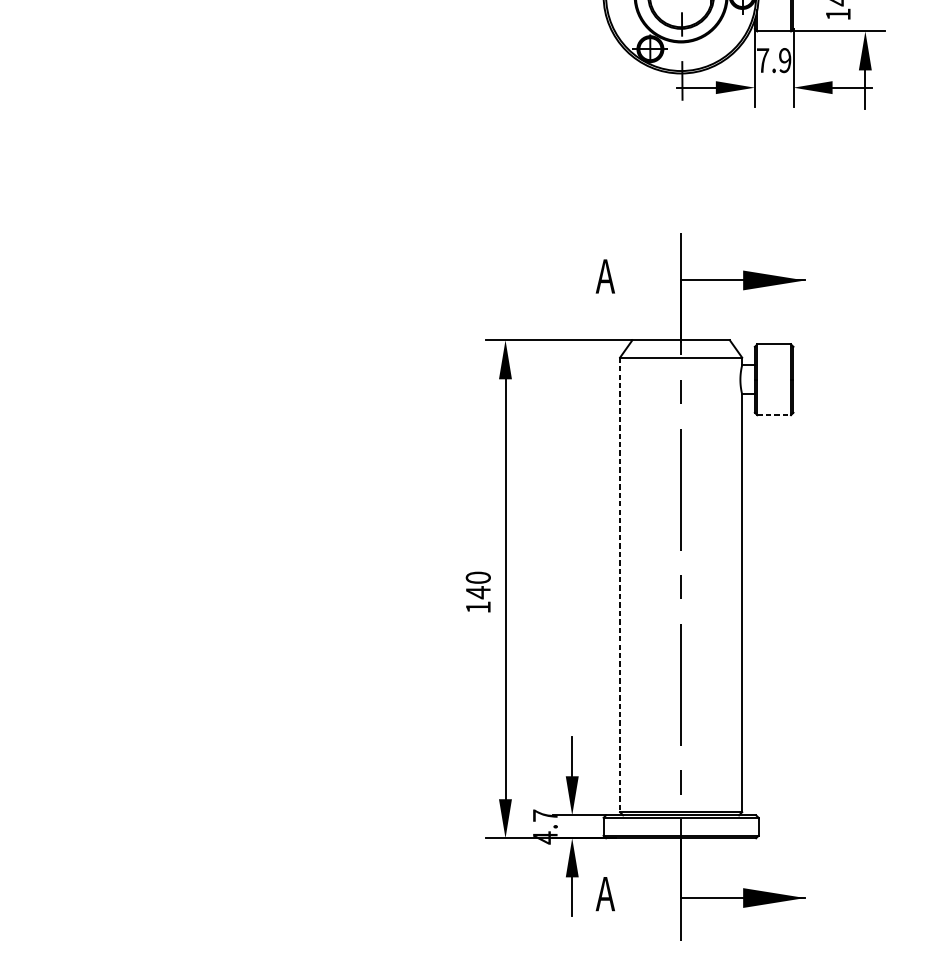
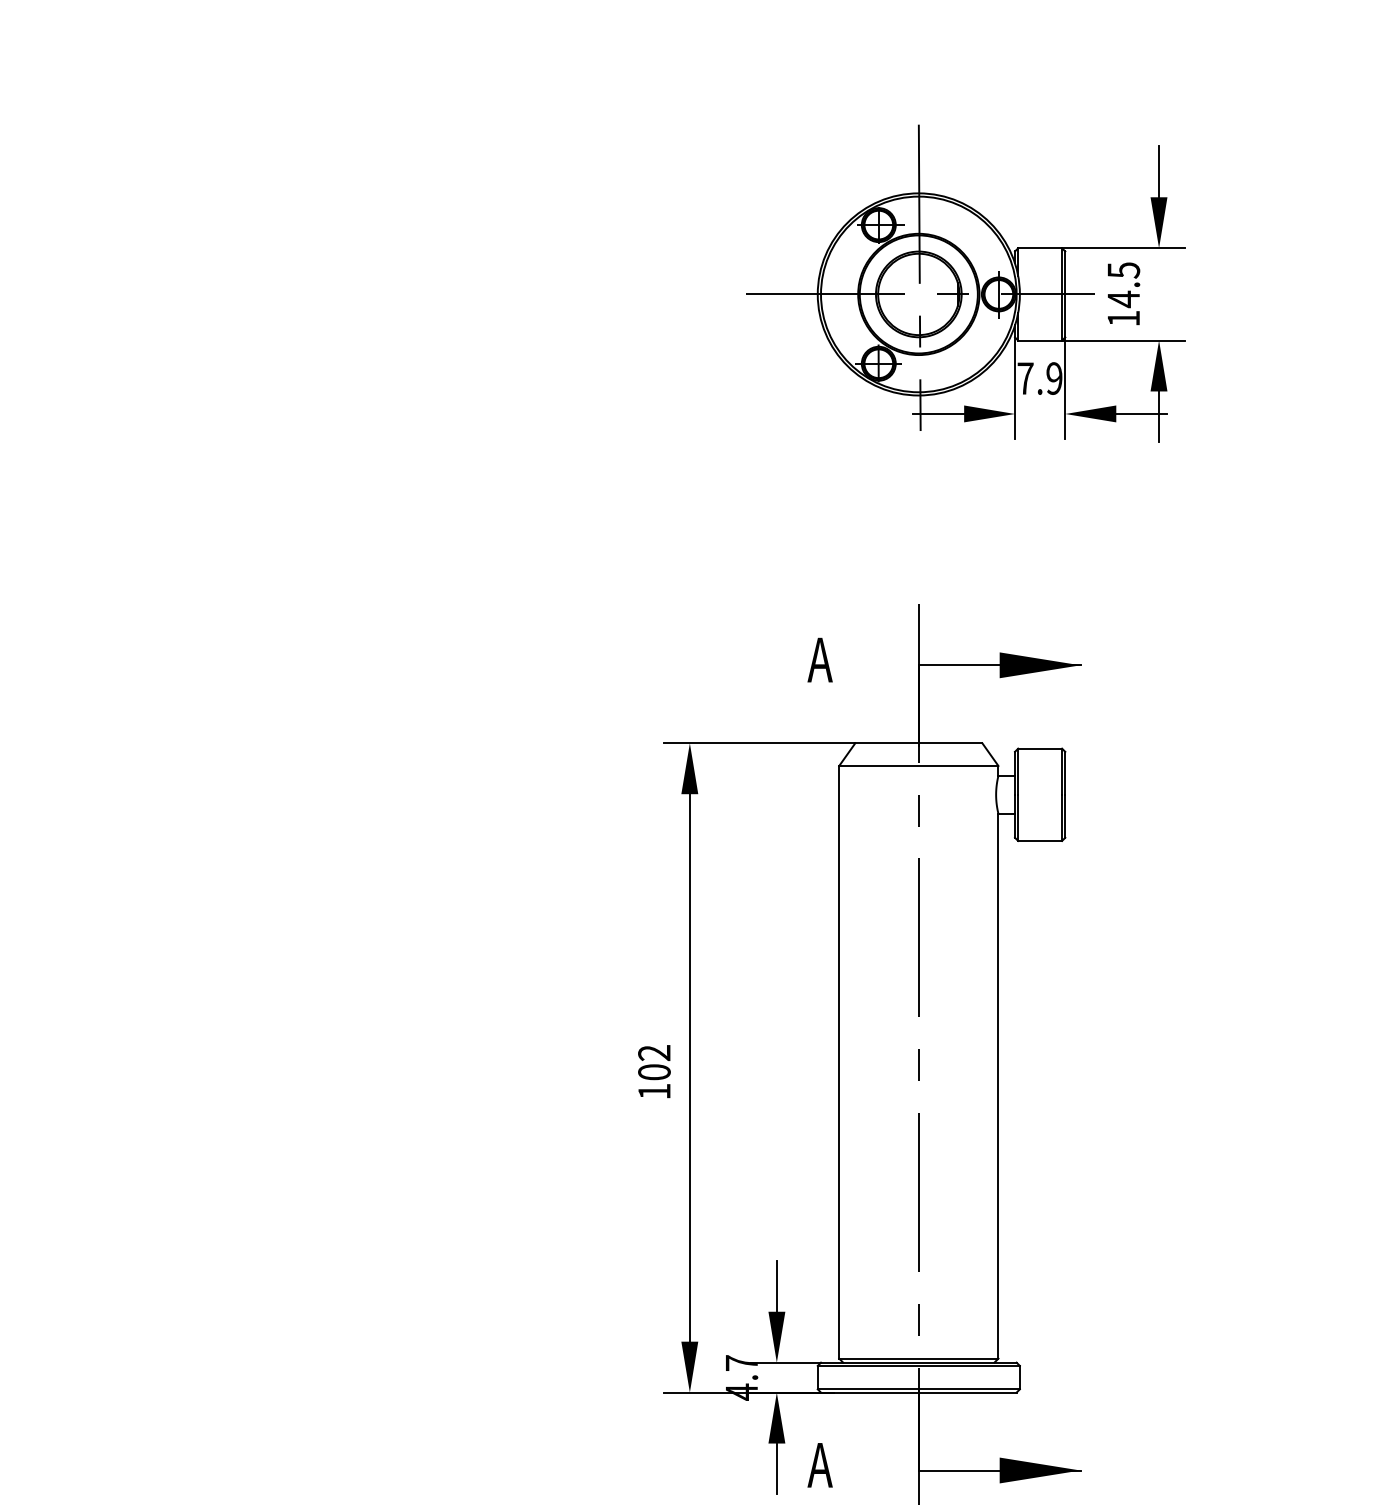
line: (774, 414) -> (1040, 840), dashed -> solid
text: (478, 585) -> (654, 1063), 140 -> 102
line: (620, 585) -> (839, 1062), dashed -> solid

